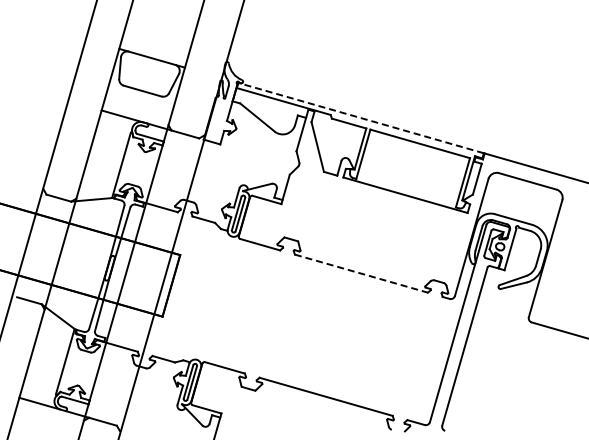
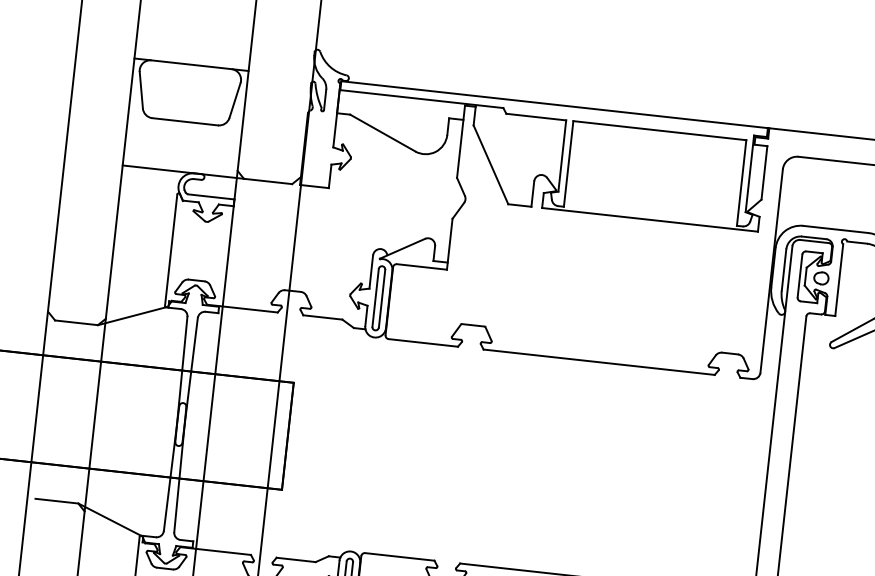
line: (361, 118) -> (555, 105), dashed -> solid
line: (361, 273) -> (599, 361), dashed -> solid

